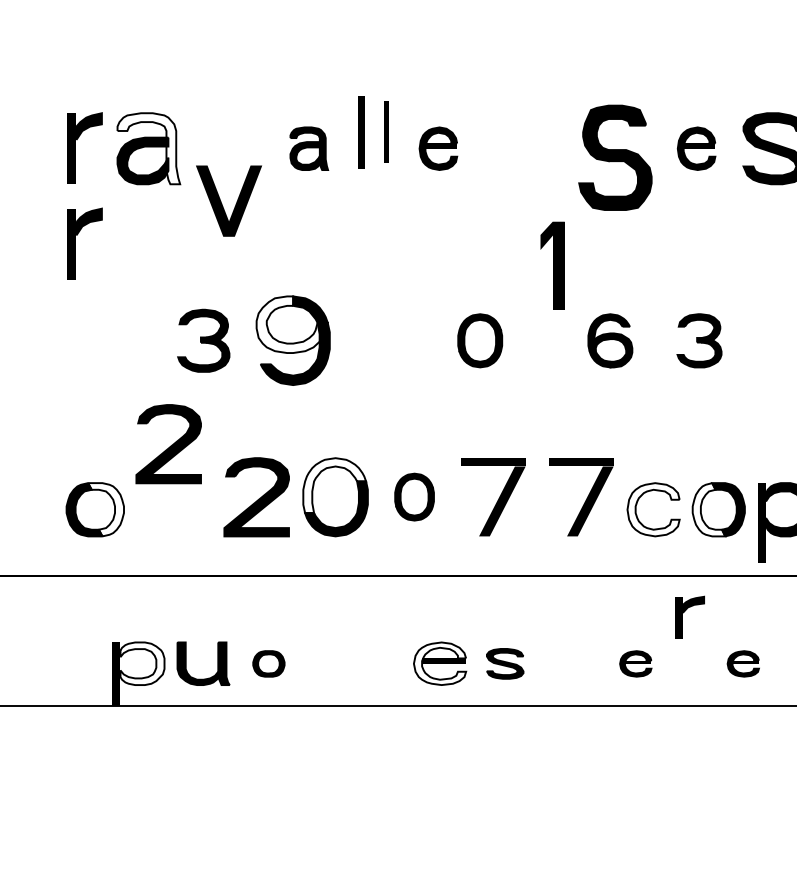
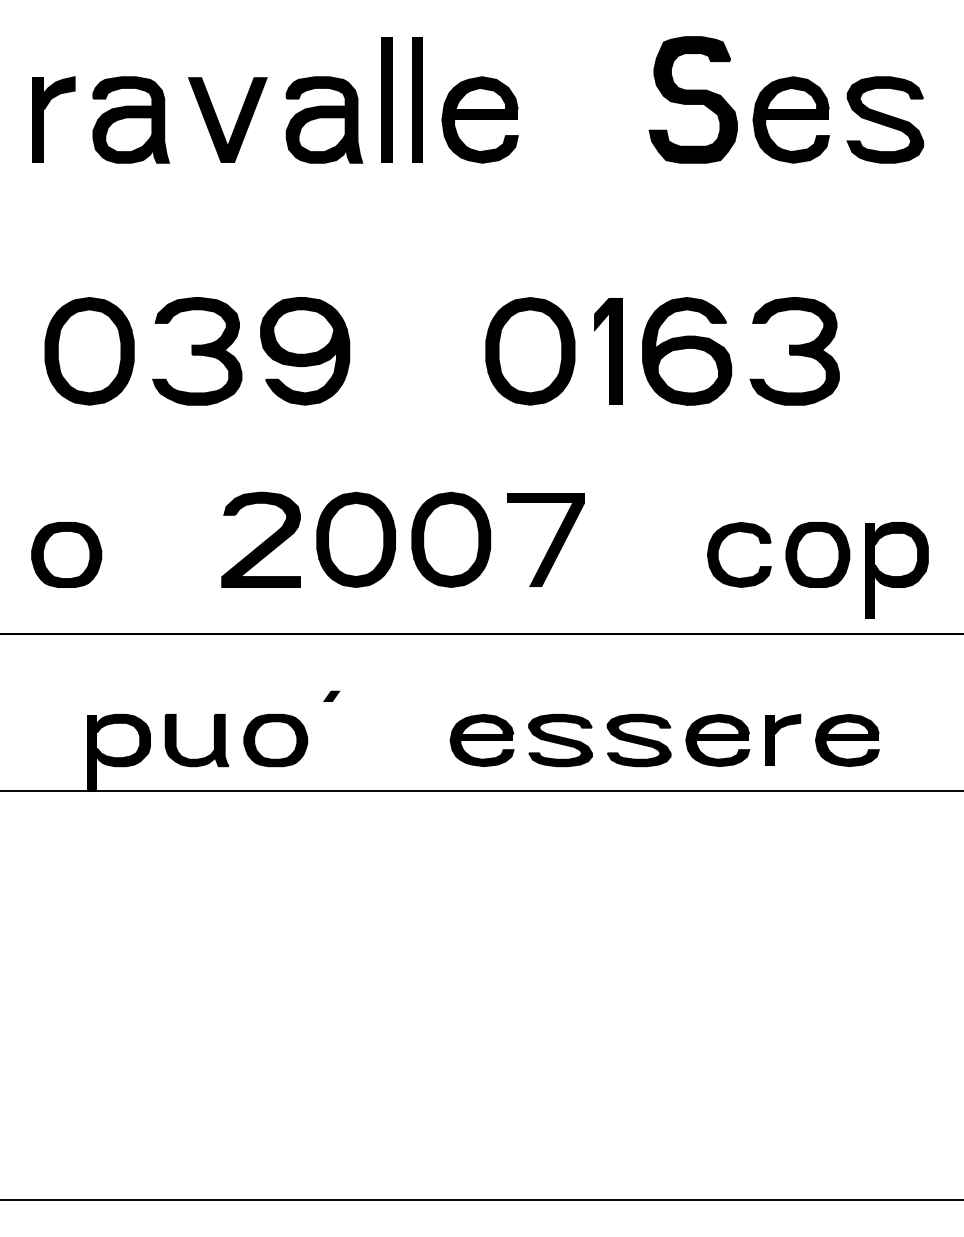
part: (360, 131) -> (386, 99), size x1.43
part: (386, 131) -> (417, 99), size x1.67
fill: (148, 148) -> (130, 119), added
part: (309, 148) -> (324, 119), size x1.67
part: (437, 148) -> (479, 119), size x1.67
part: (696, 148) -> (790, 119), size x1.67
part: (614, 157) -> (692, 99), moved
part: (222, 203) -> (219, 122), moved
part: (76, 243) -> (43, 234), removed
part: (552, 266) -> (608, 351), moved
fill: (291, 324) -> (303, 331), added
part: (114, 340) -> (89, 351), added
part: (203, 340) -> (197, 351), size x1.43
part: (480, 340) -> (530, 351), size x1.67
part: (610, 340) -> (687, 351), size x1.67
part: (699, 340) -> (794, 351), size x1.67
part: (168, 443) -> (154, 475), removed
fill: (334, 485) -> (354, 525), added
part: (414, 496) -> (451, 539), size x1.67
part: (584, 501) -> (656, 544), removed
fill: (105, 509) -> (79, 554), added
fill: (652, 509) -> (738, 554), added
fill: (708, 509) -> (805, 554), added
part: (682, 617) -> (774, 739), moved
part: (315, 626) -> (331, 695), added
fill: (142, 663) -> (123, 740), added
part: (268, 663) -> (275, 740), size x1.67
fill: (439, 663) -> (481, 740), added
part: (505, 663) -> (560, 740), size x1.43
part: (569, 663) -> (638, 740), added
part: (635, 663) -> (717, 740), size x1.67
part: (743, 663) -> (847, 740), size x1.67

